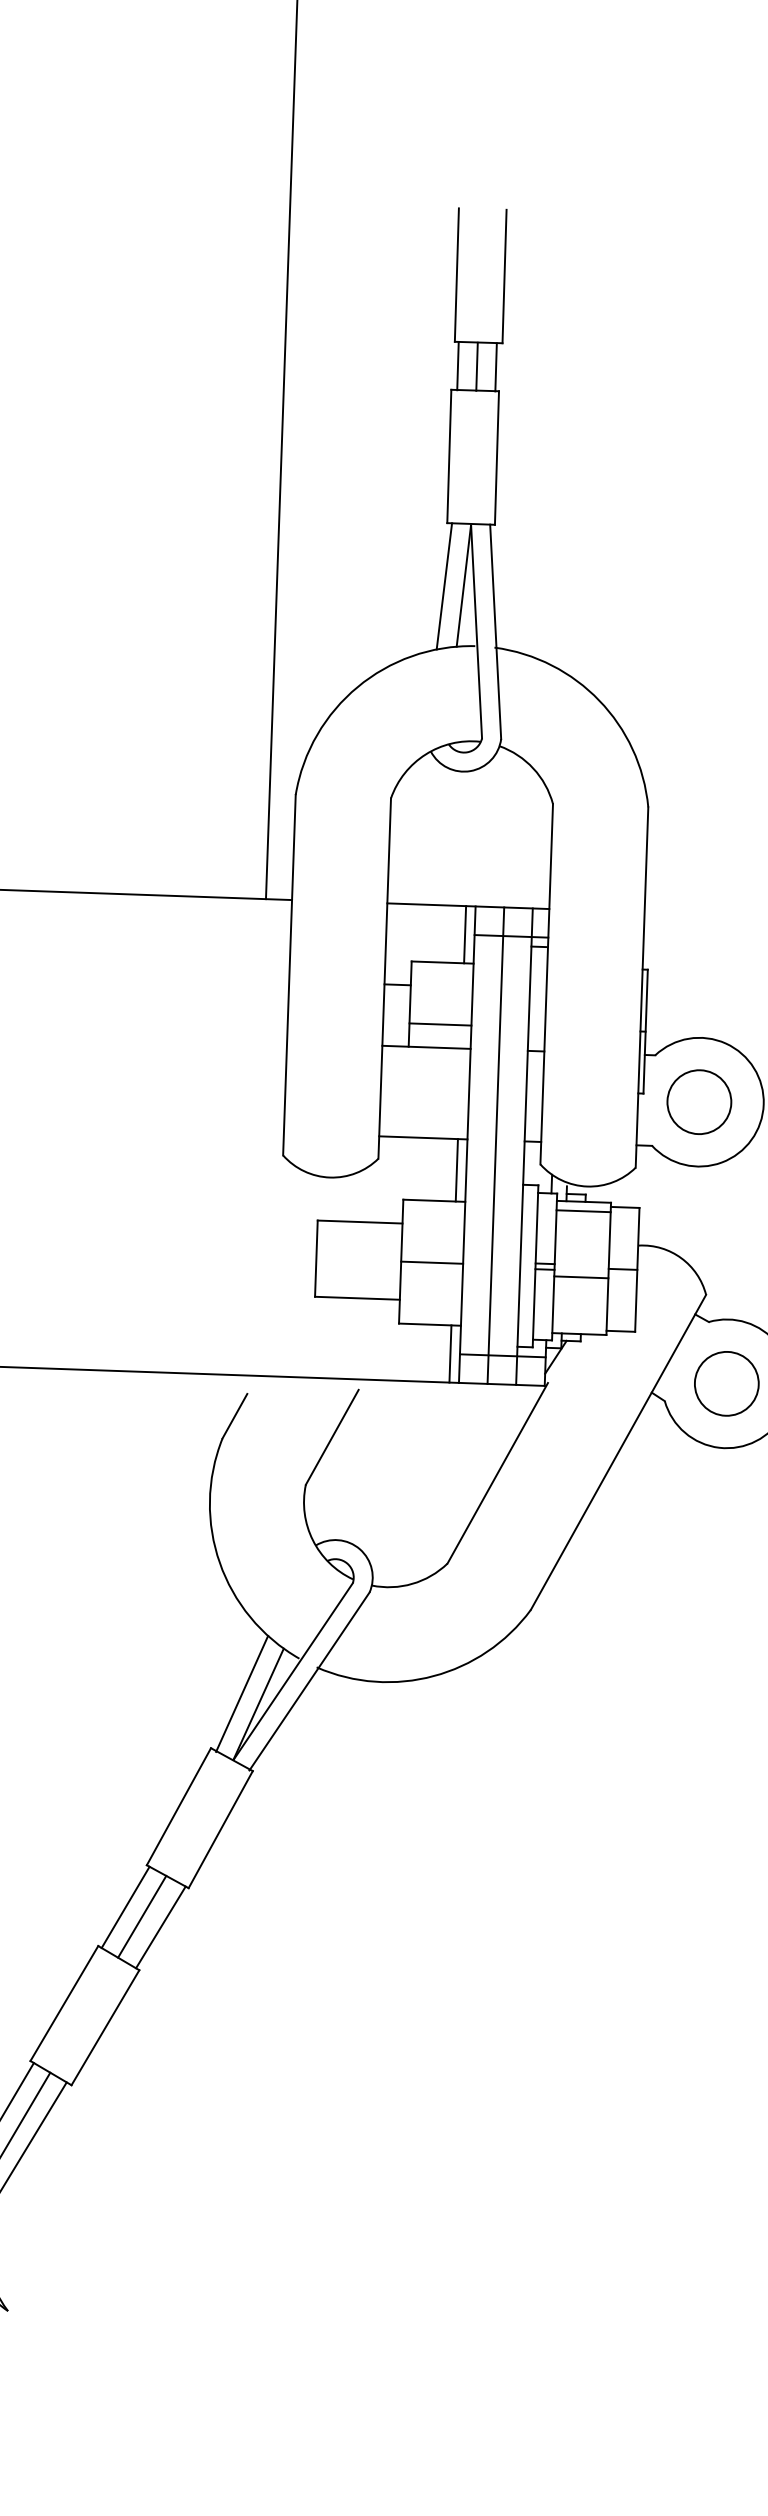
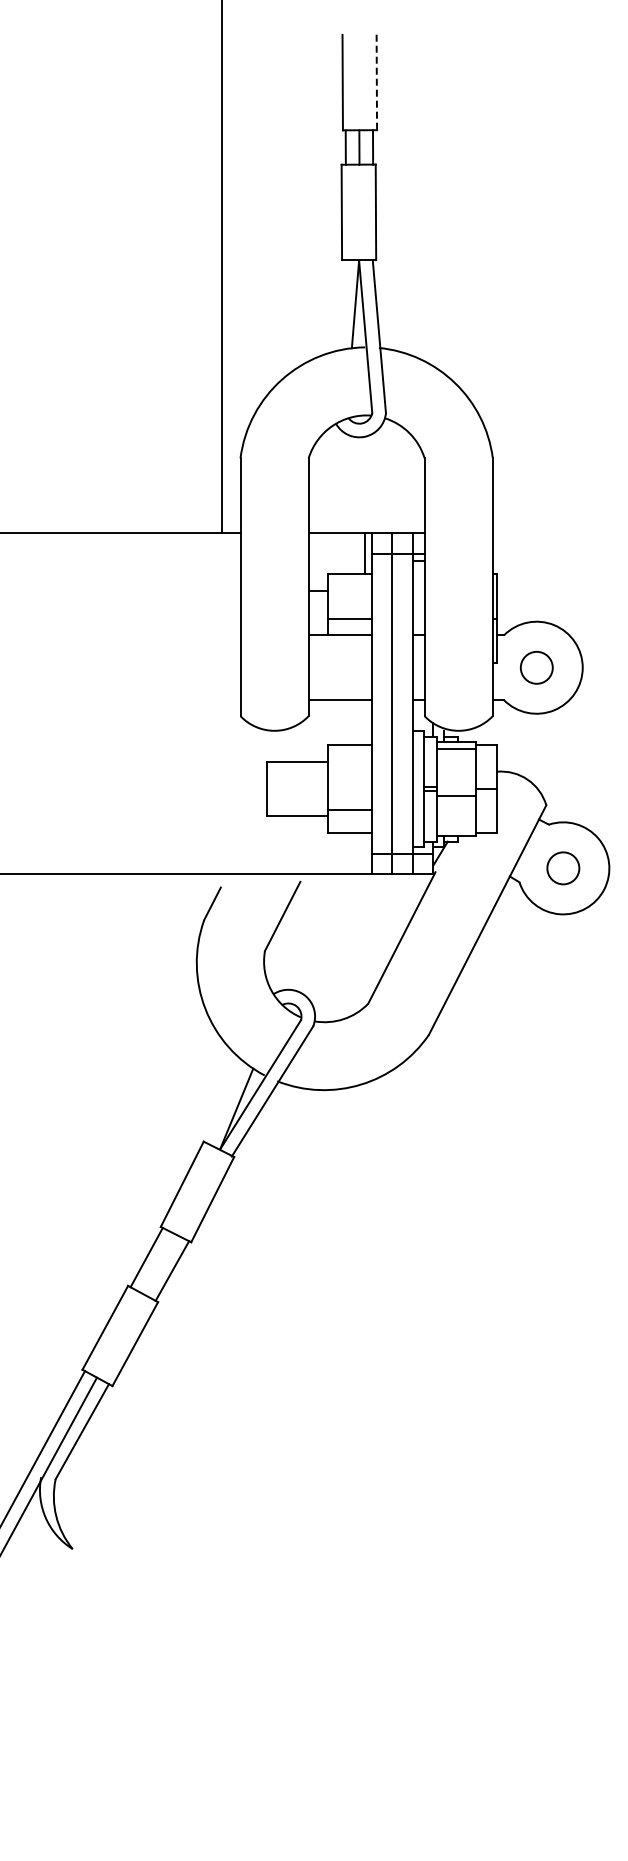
line: (504, 276) -> (376, 82), solid -> dashed
line: (444, 586) -> (341, 305), removed
circle: (699, 1101) -> (536, 667), size x0.7
line: (457, 1170) -> (365, 722), removed
line: (431, 1263) -> (349, 810), moved
line: (451, 1353) -> (365, 853), removed
circle: (727, 1384) -> (563, 868), size x0.7
line: (241, 1694) -> (224, 1102), removed
line: (141, 1916) -> (158, 1263), removed

